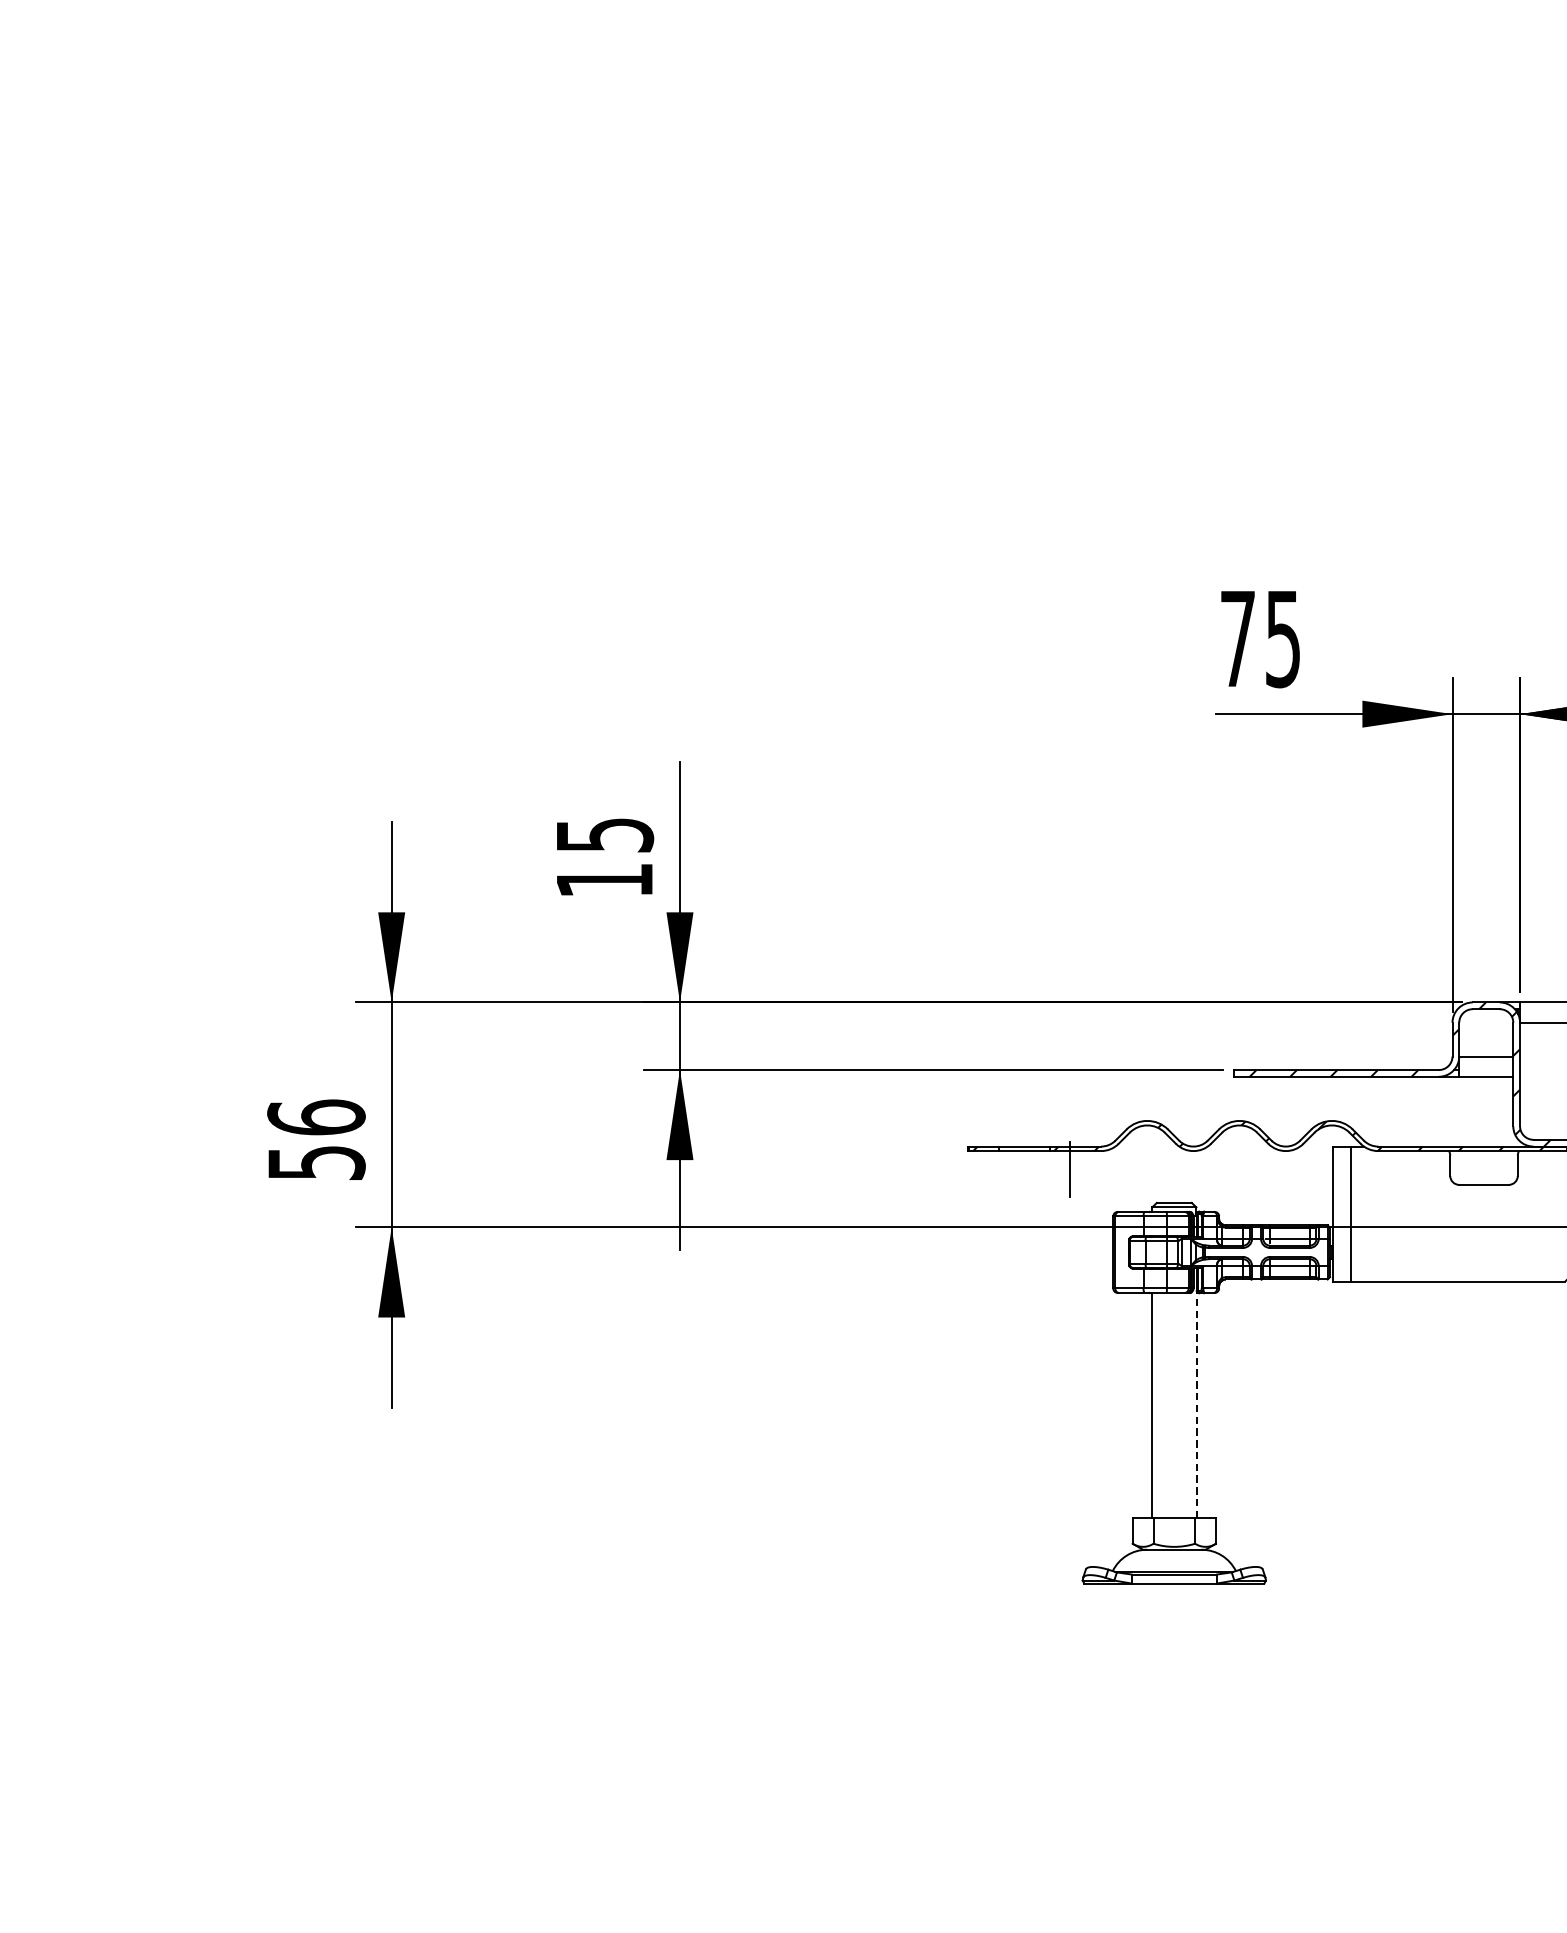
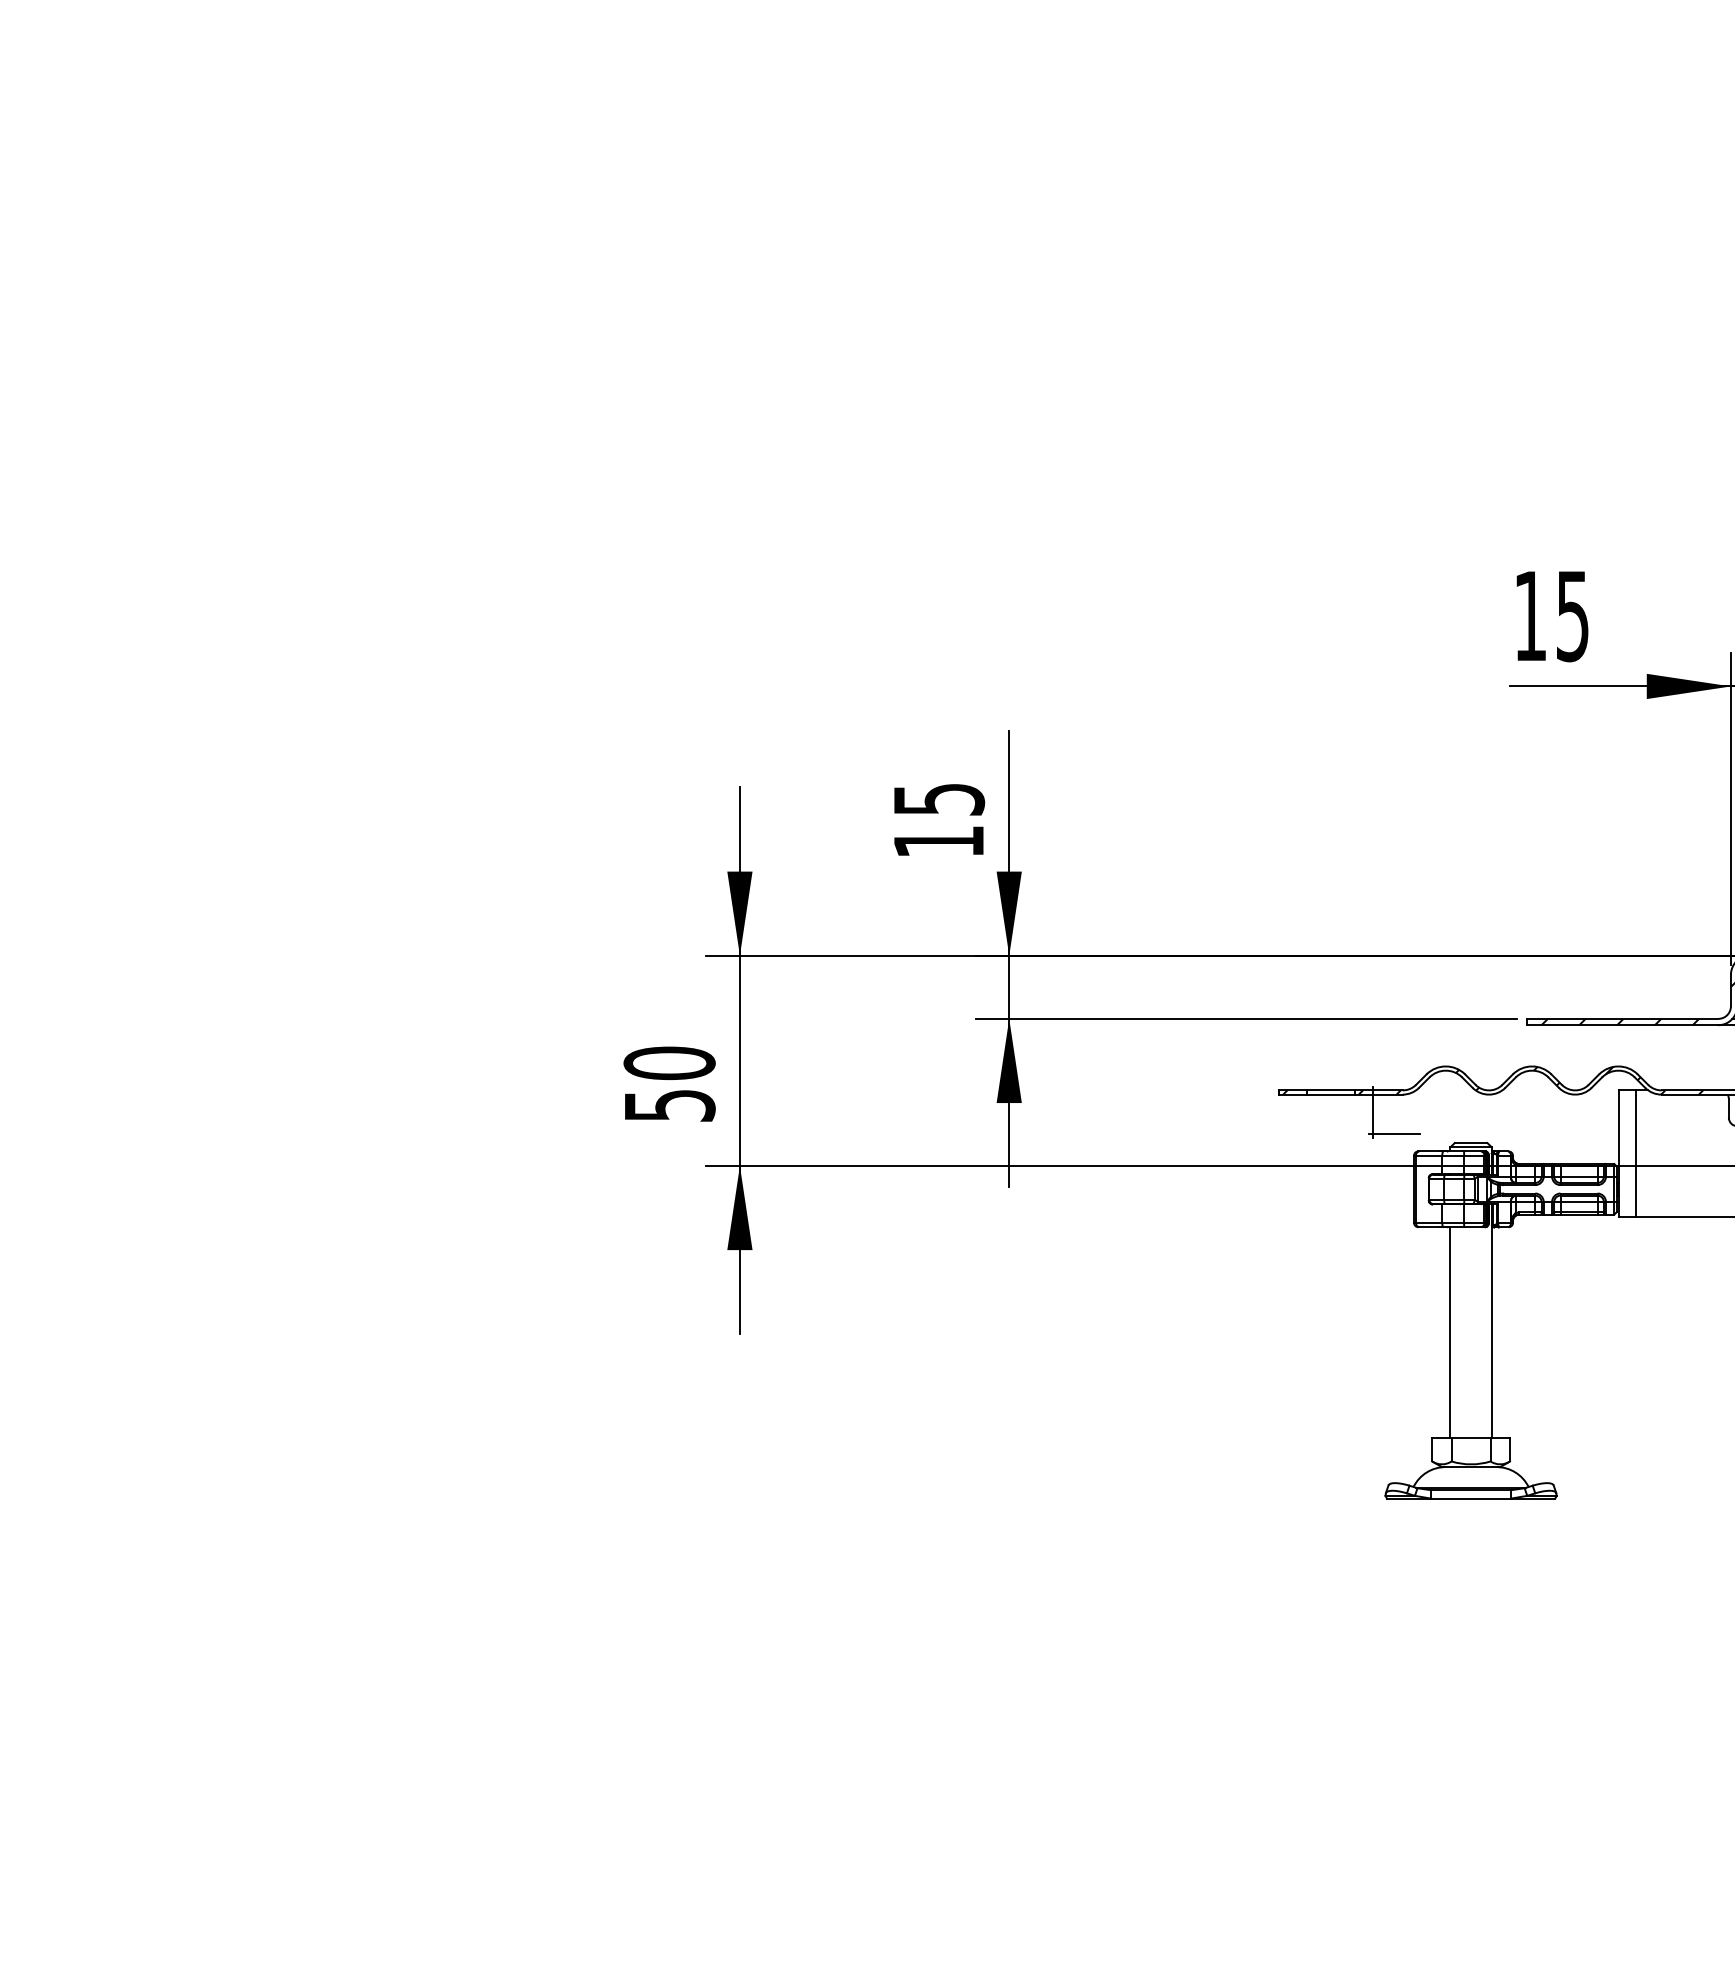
text: (1237, 638) -> (1530, 615), 75 -> 15
text: (316, 1117) -> (669, 1063), 56 -> 50
line: (1092, 1192) -> (1394, 1133), added
line: (1197, 1403) -> (1492, 1330), dashed -> solid

